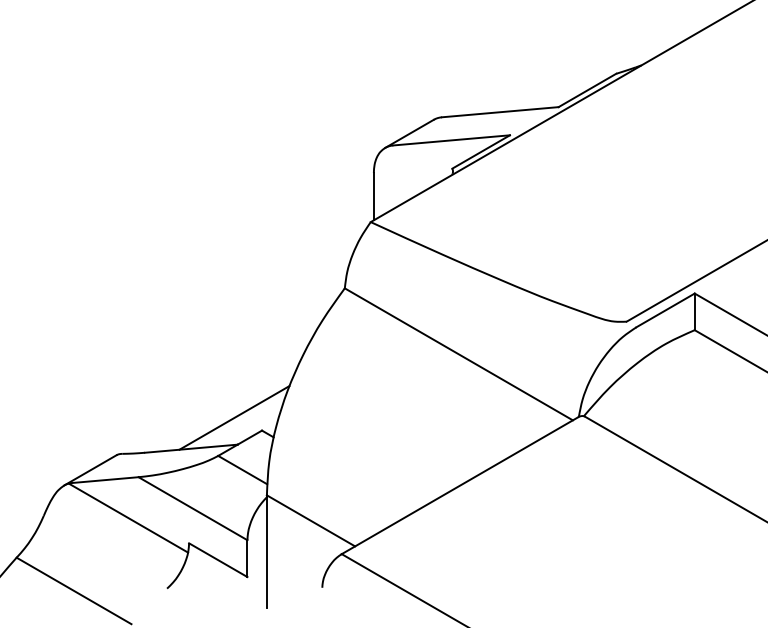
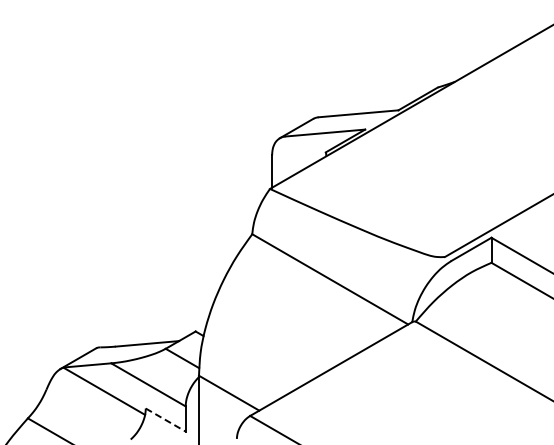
line: (233, 417) -> (176, 322), removed
line: (219, 560) -> (166, 420), solid -> dashed

